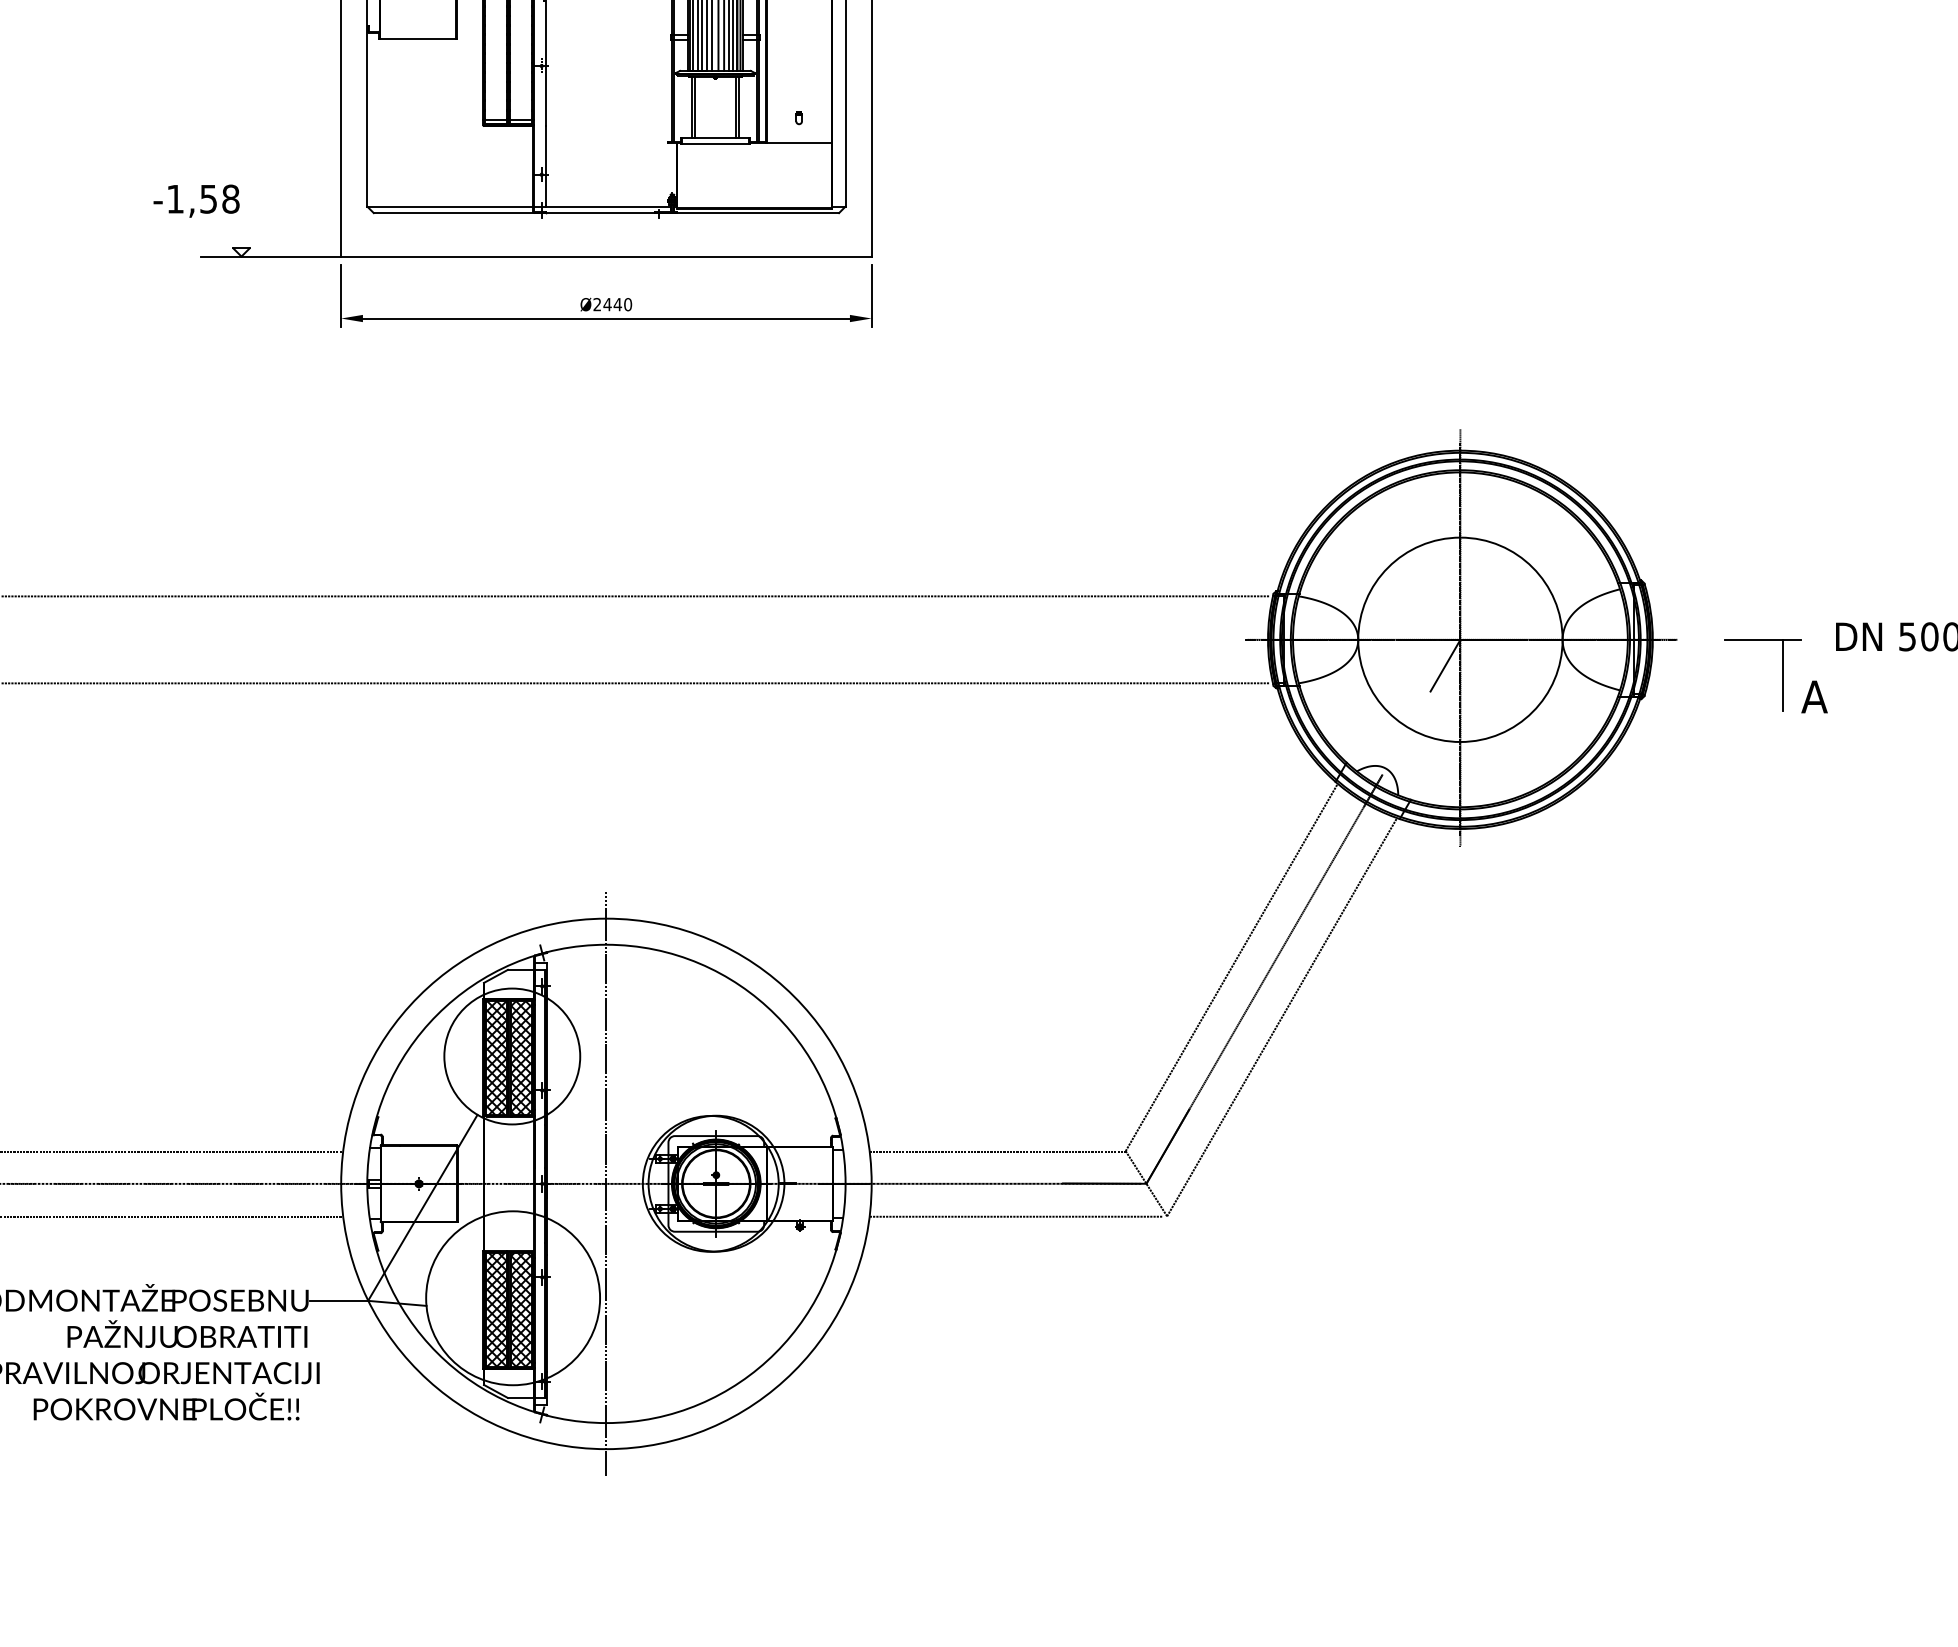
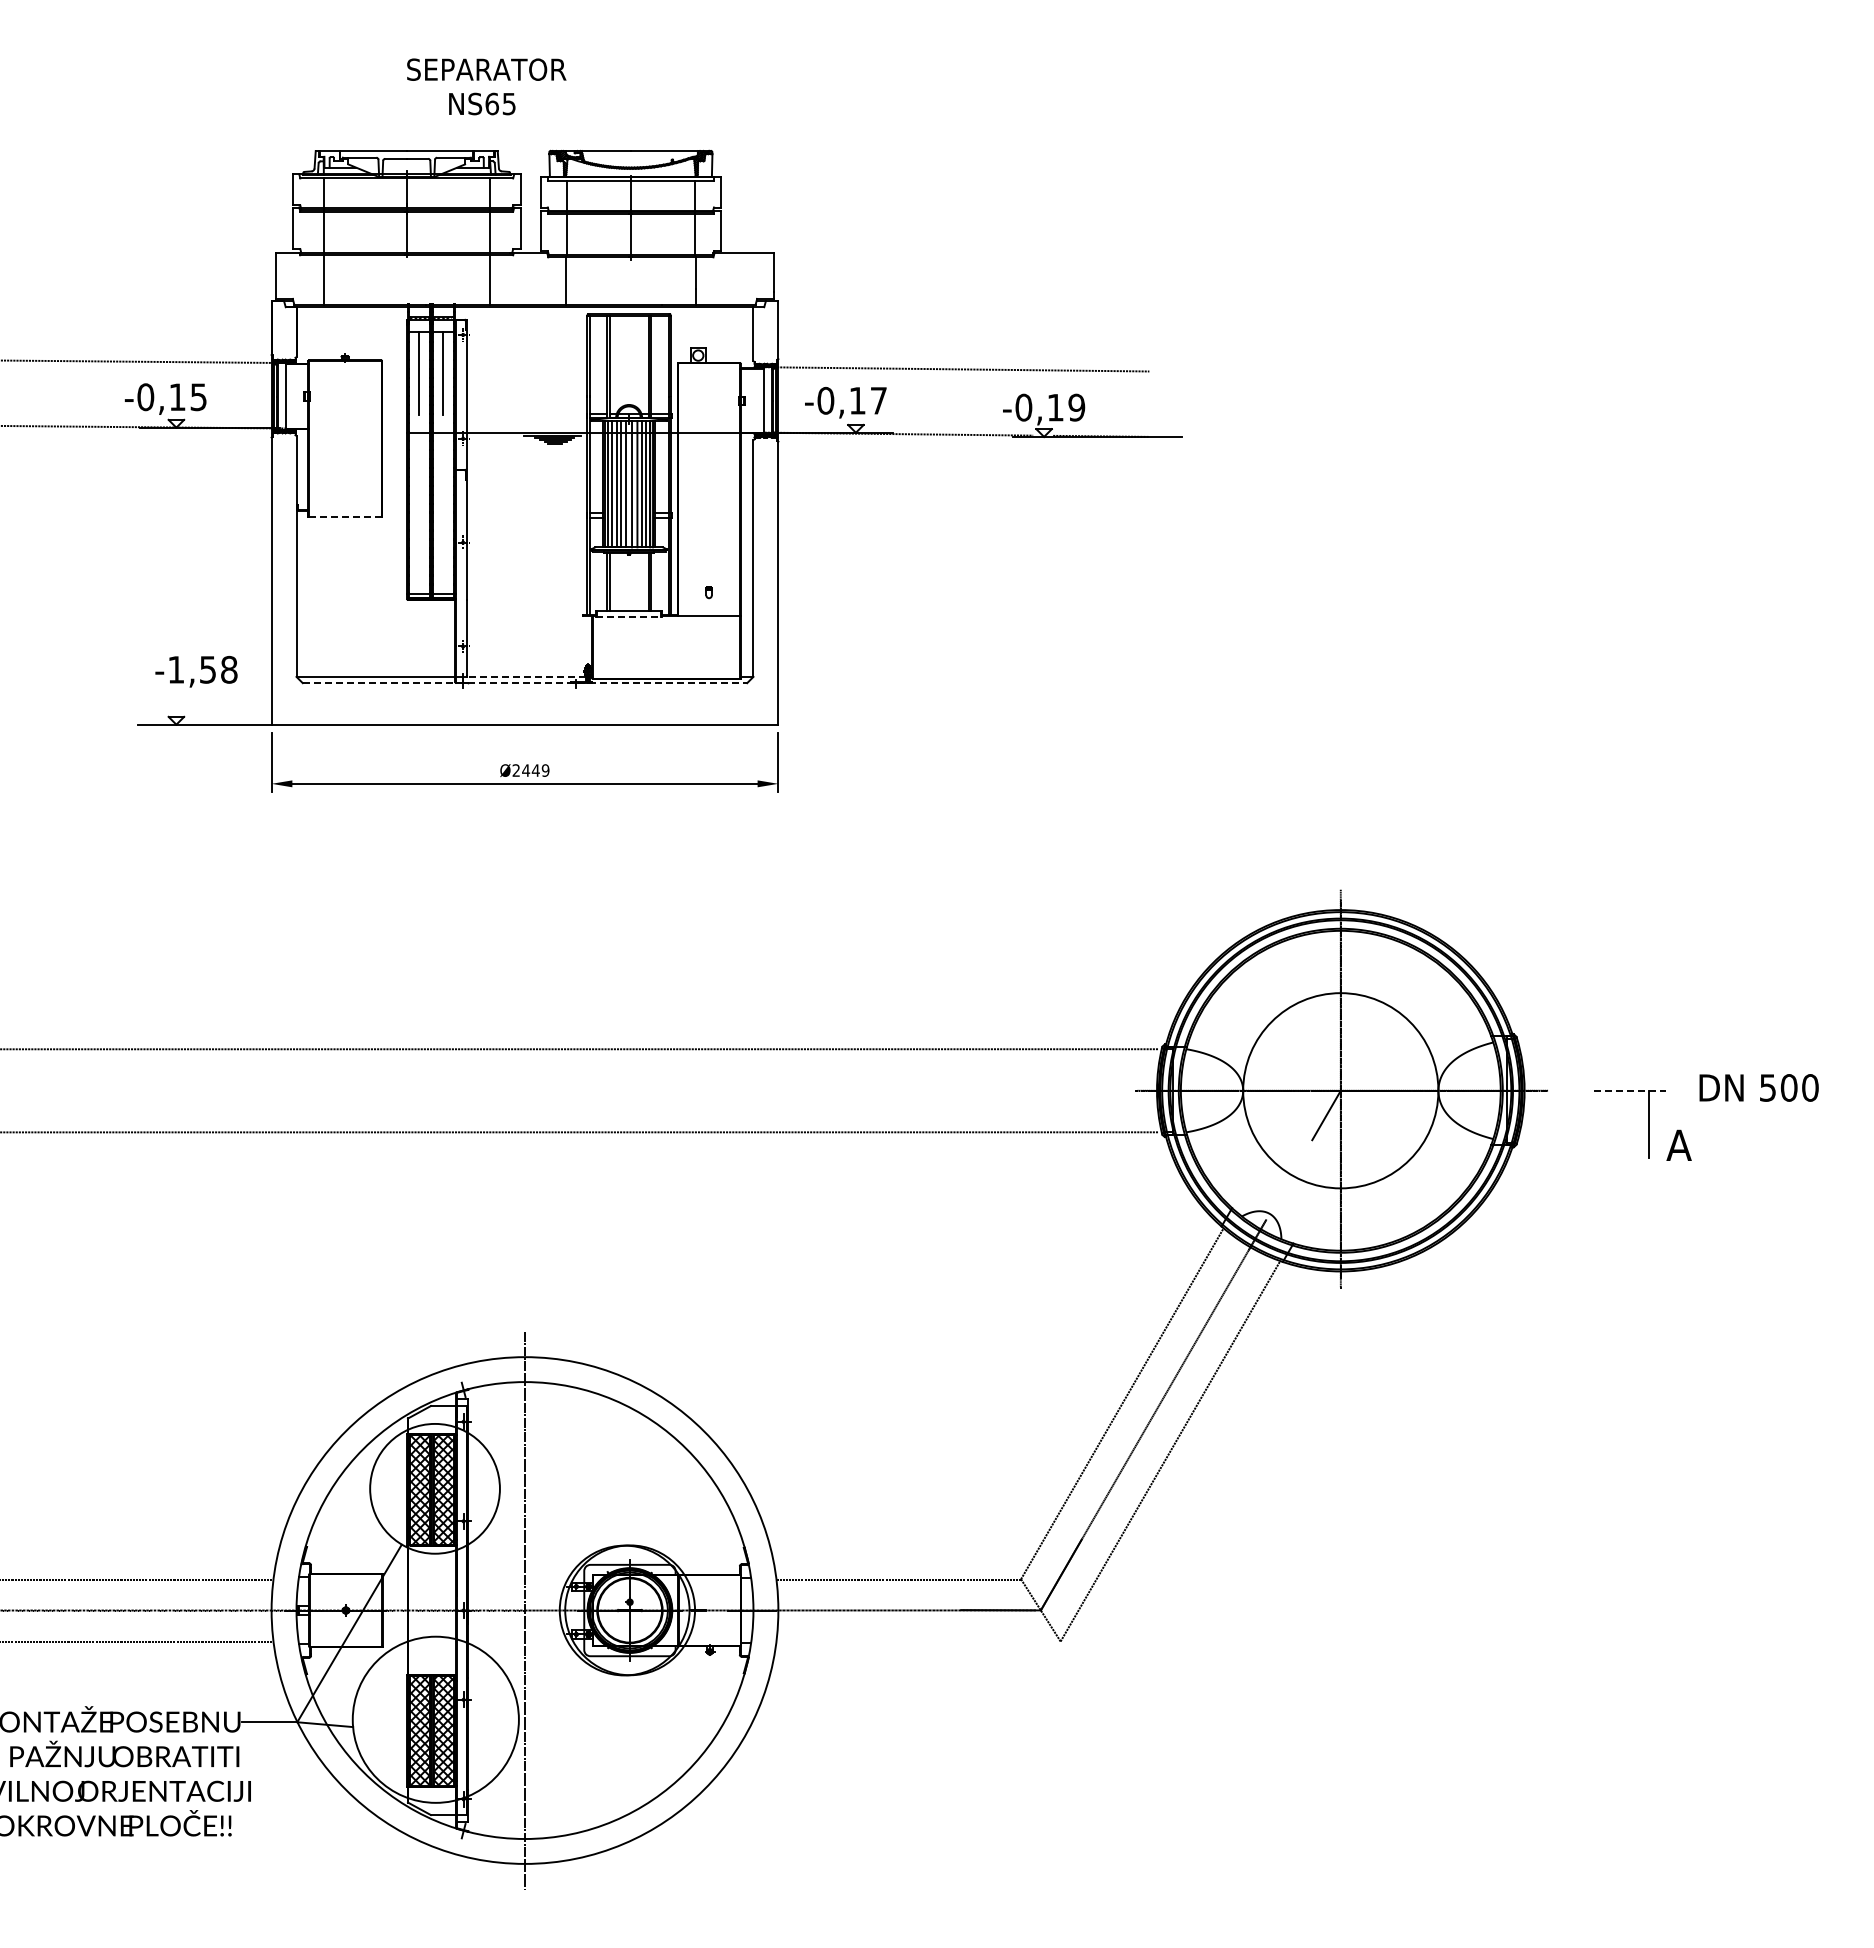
line: (418, 38) -> (345, 516), solid -> dashed
line: (715, 144) -> (629, 617), solid -> dashed
text: (196, 200) -> (196, 671), moved
line: (608, 206) -> (526, 676), solid -> dashed
line: (606, 213) -> (525, 683), solid -> dashed
text: (627, 304) -> (545, 770), Ø2440 -> Ø2449
line: (1763, 639) -> (1630, 1090), solid -> dashed
line: (1015, 1216) -> (915, 1641), removed

